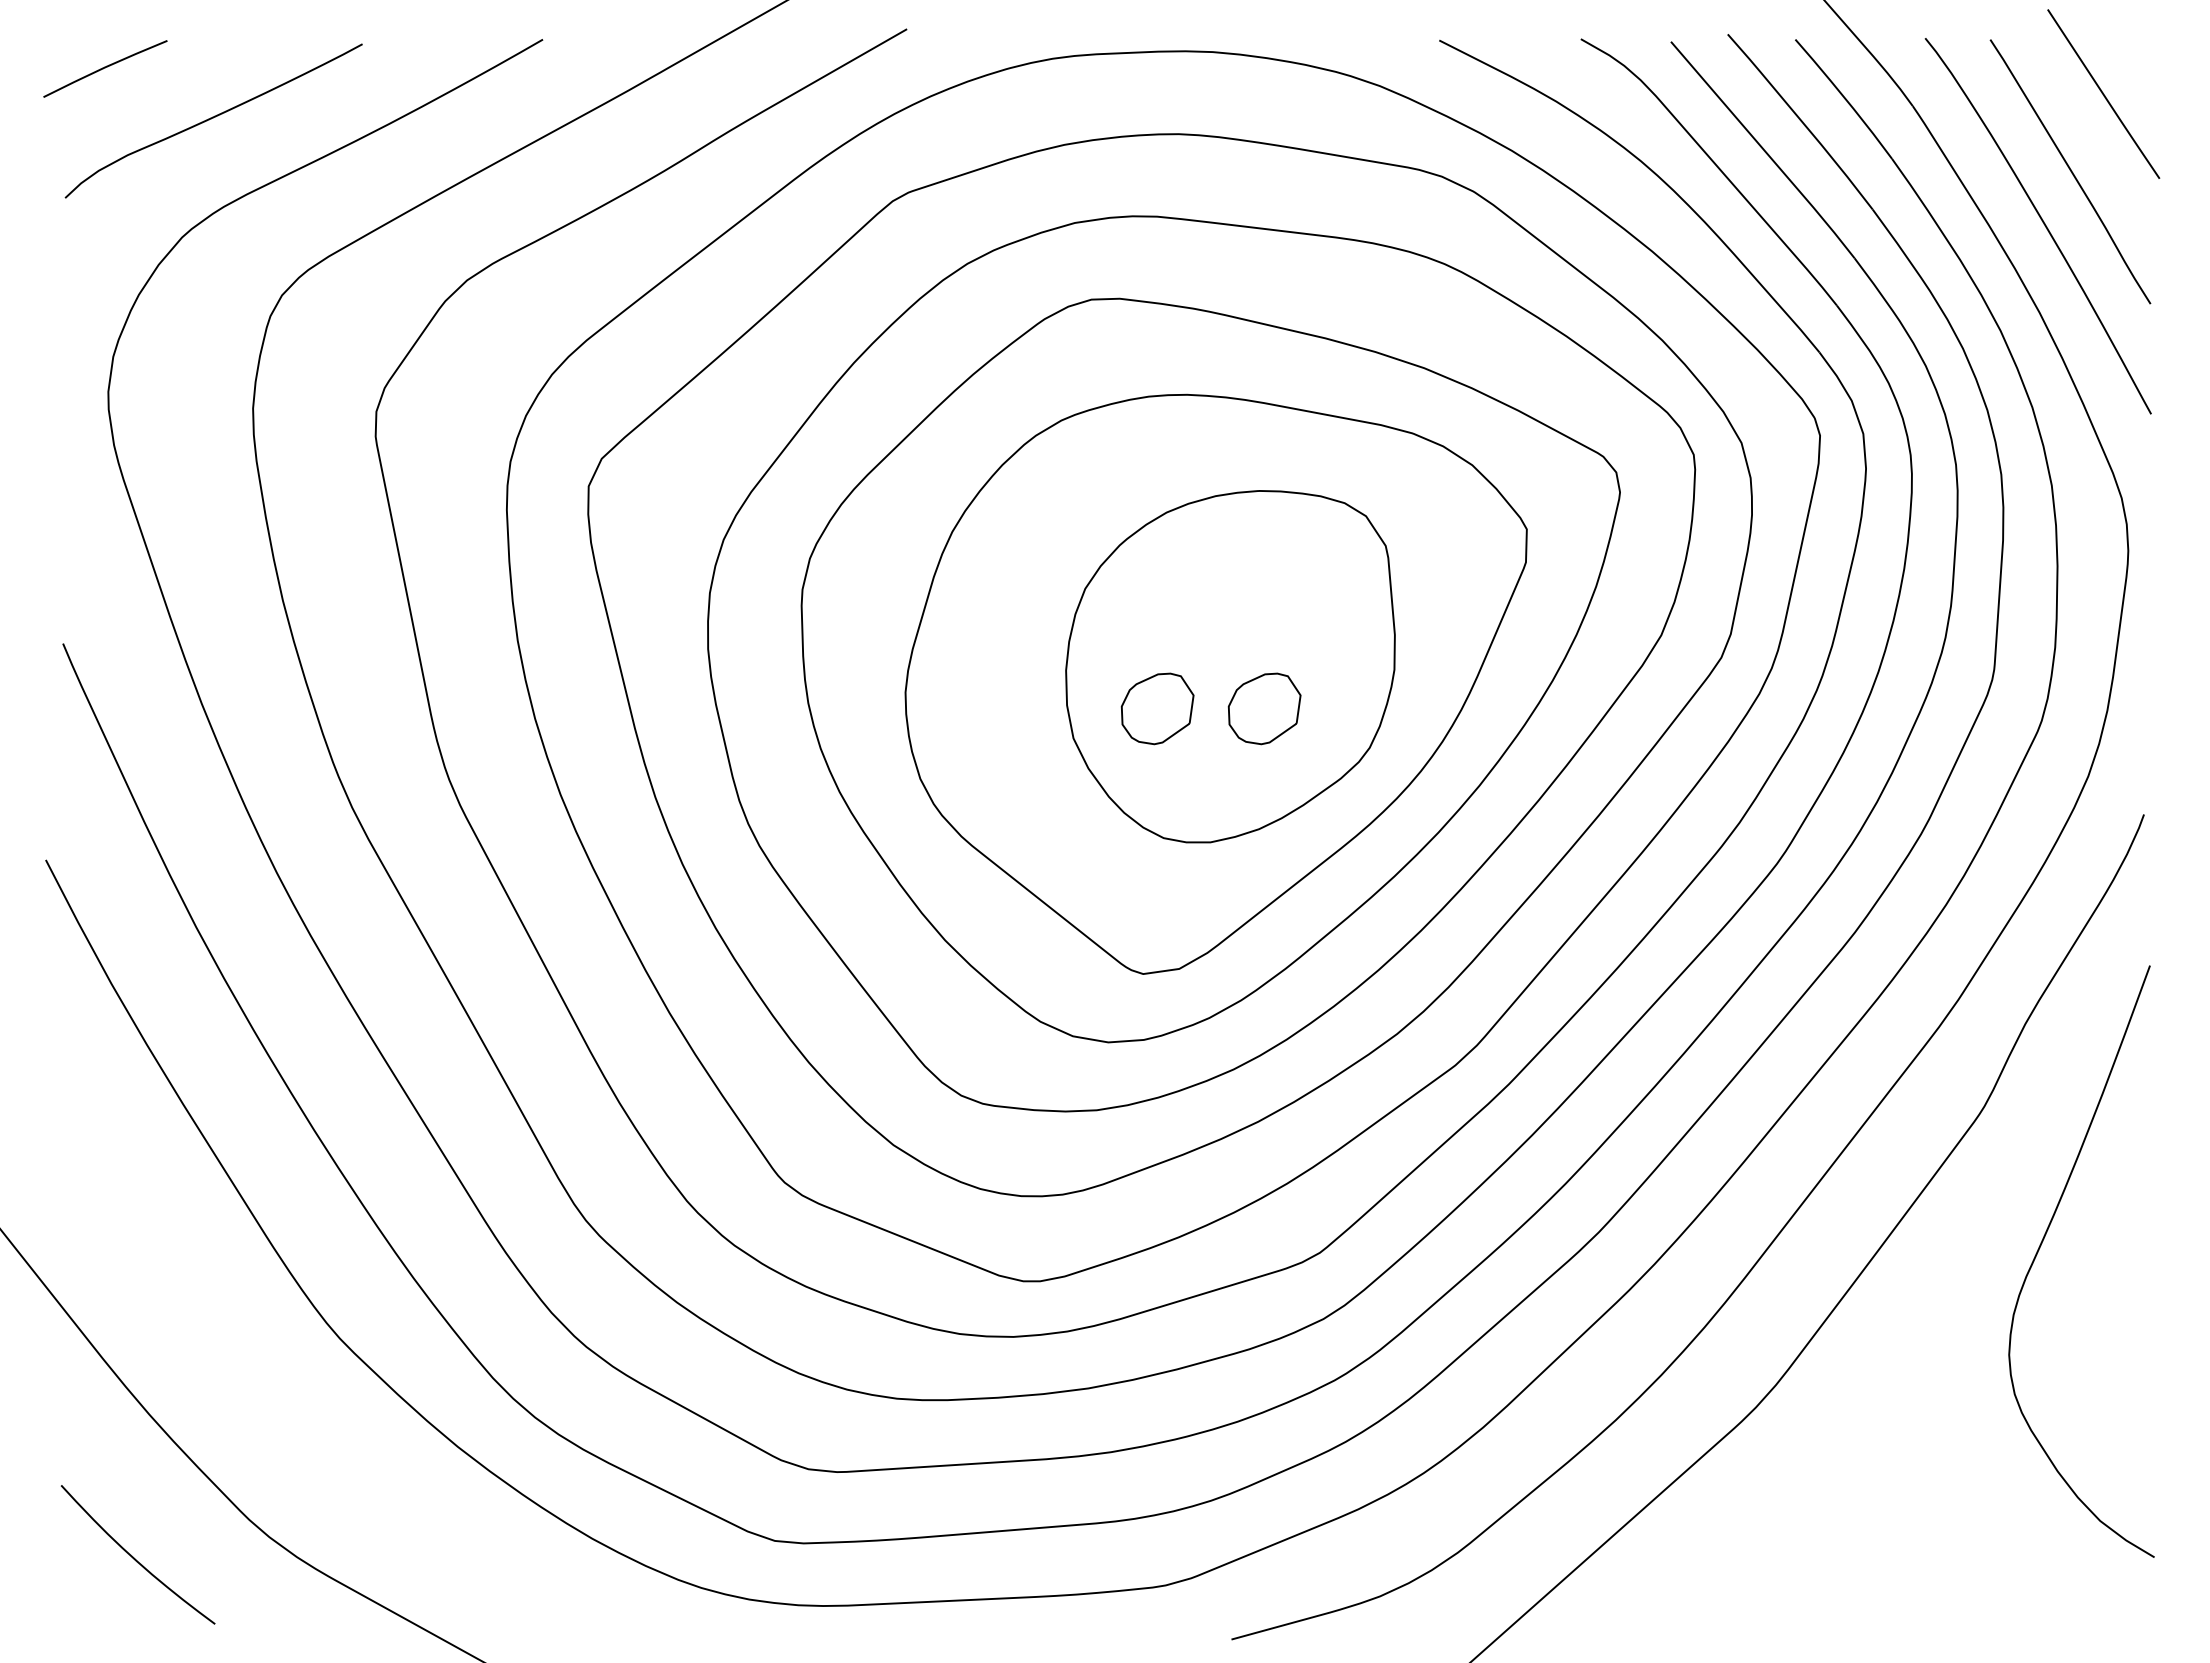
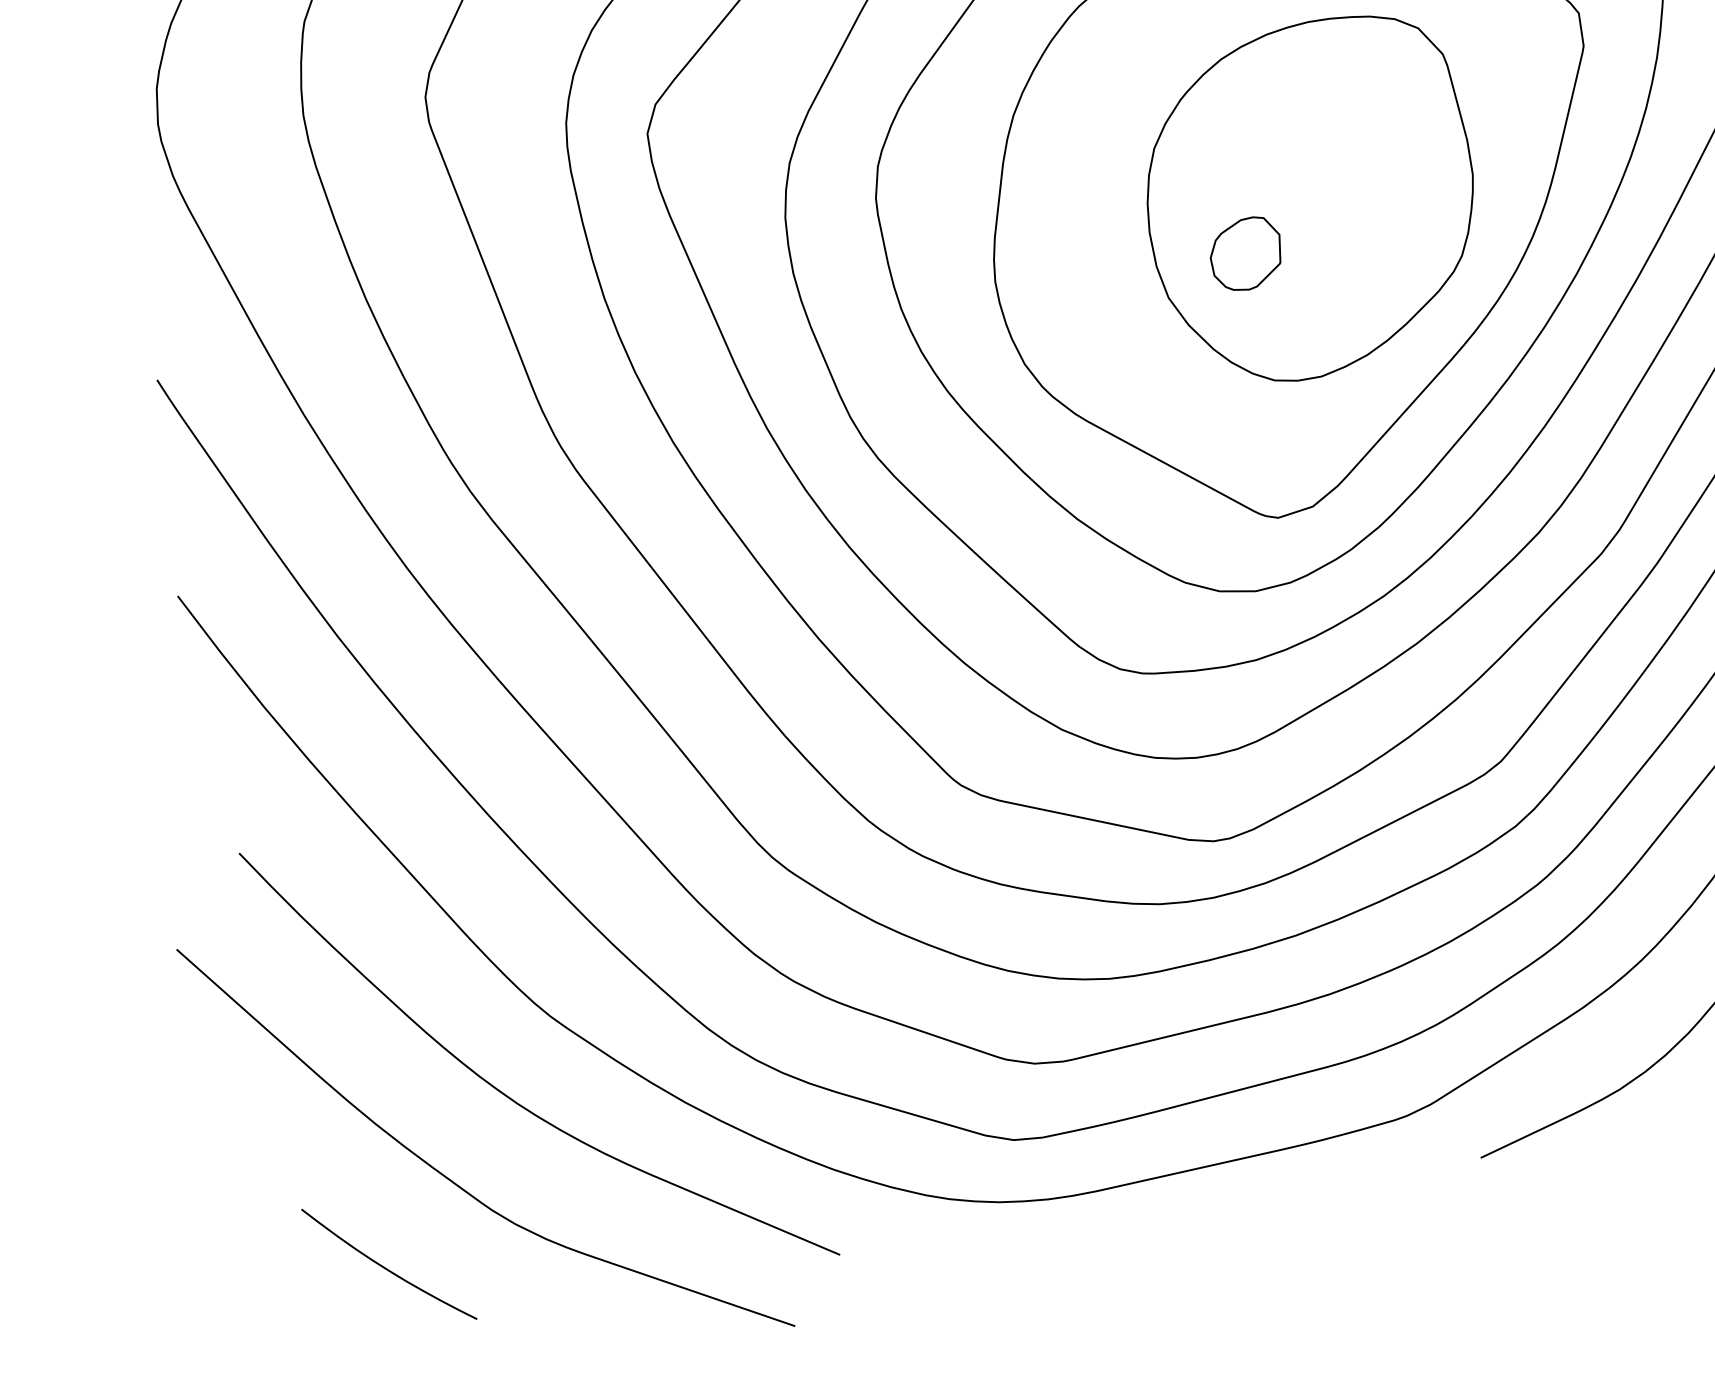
part: (1264, 708) -> (1351, 235), removed
curve: (285, 1410) -> (509, 1096), added

